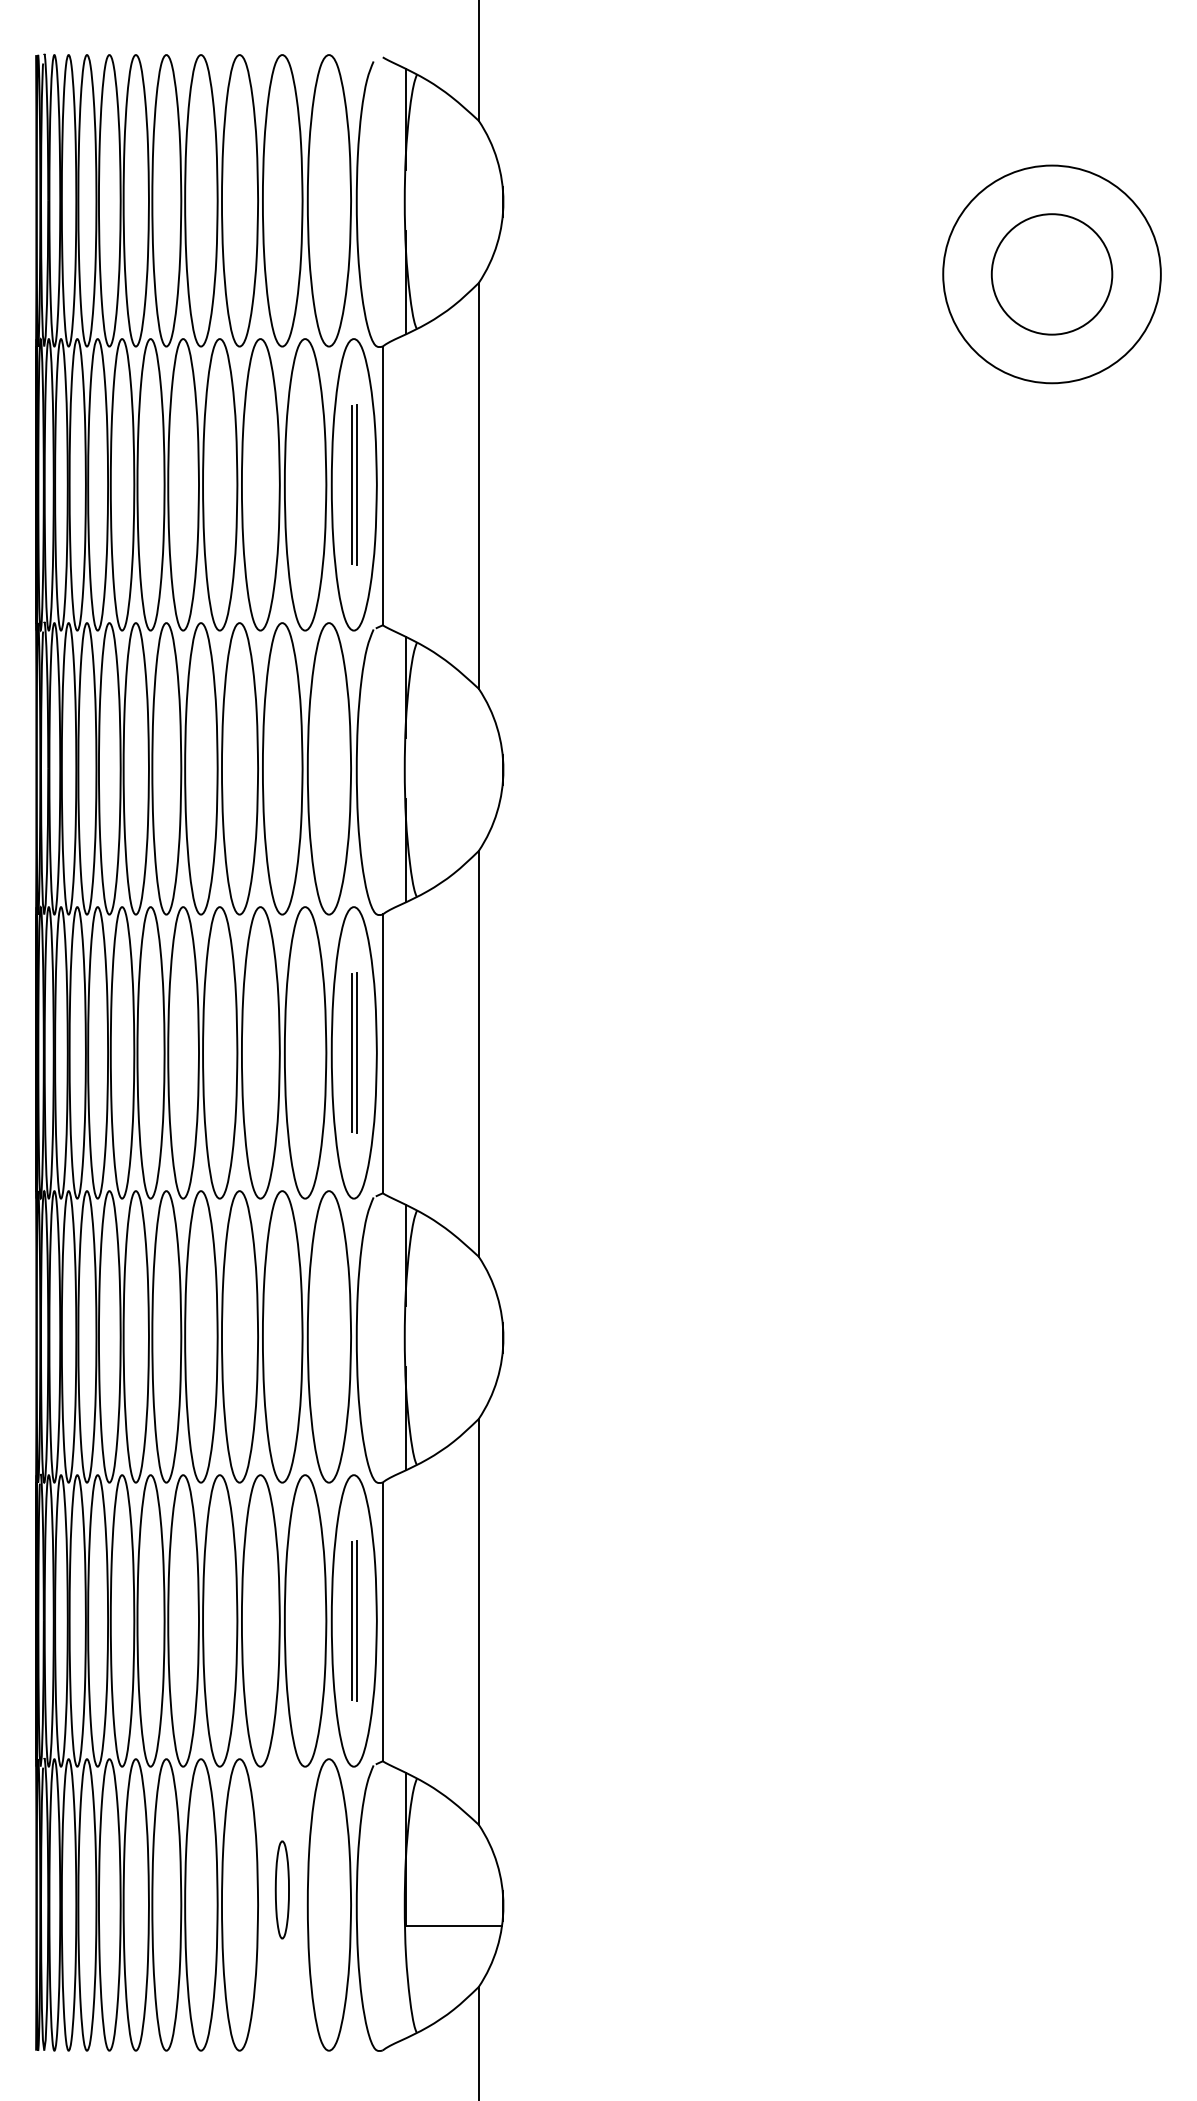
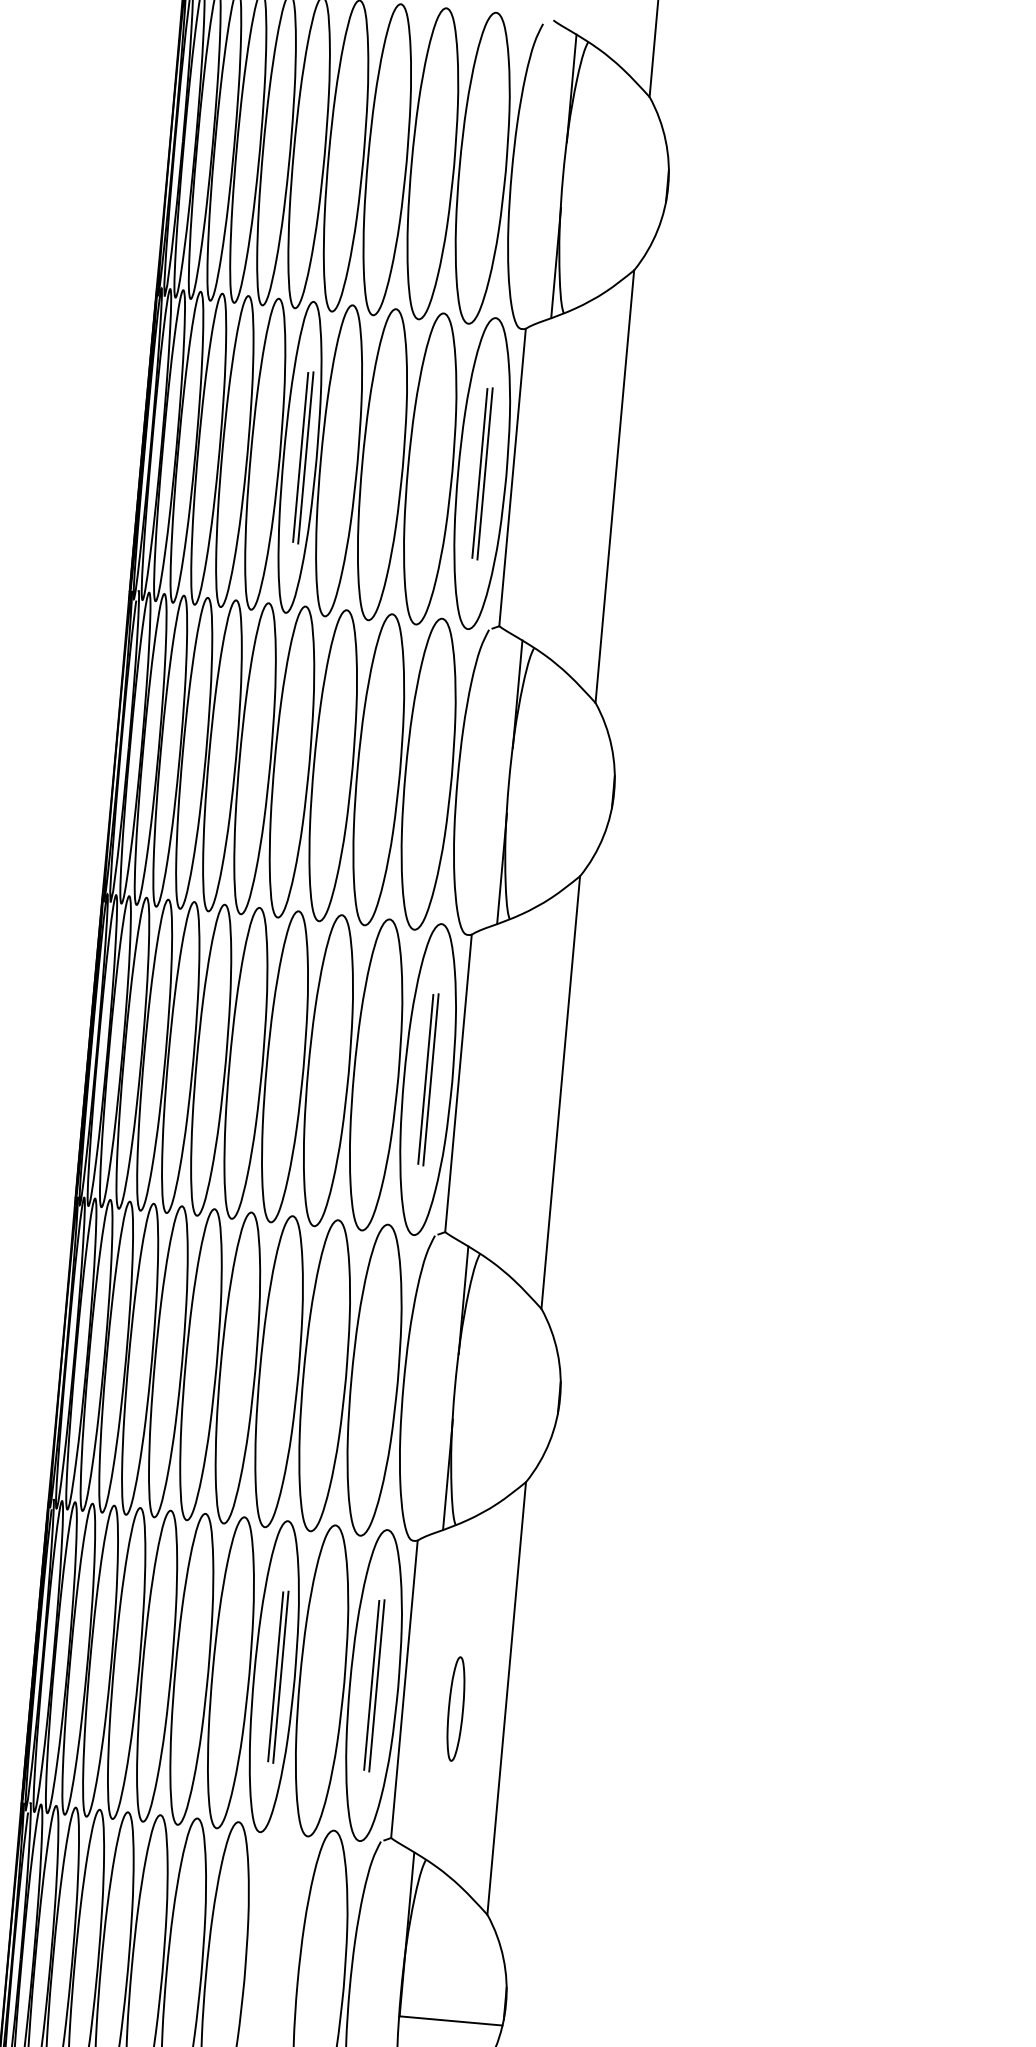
part: (186, 484) -> (303, 457), added
part: (264, 1620) -> (278, 1676), added
part: (281, 1889) -> (455, 1708), moved

